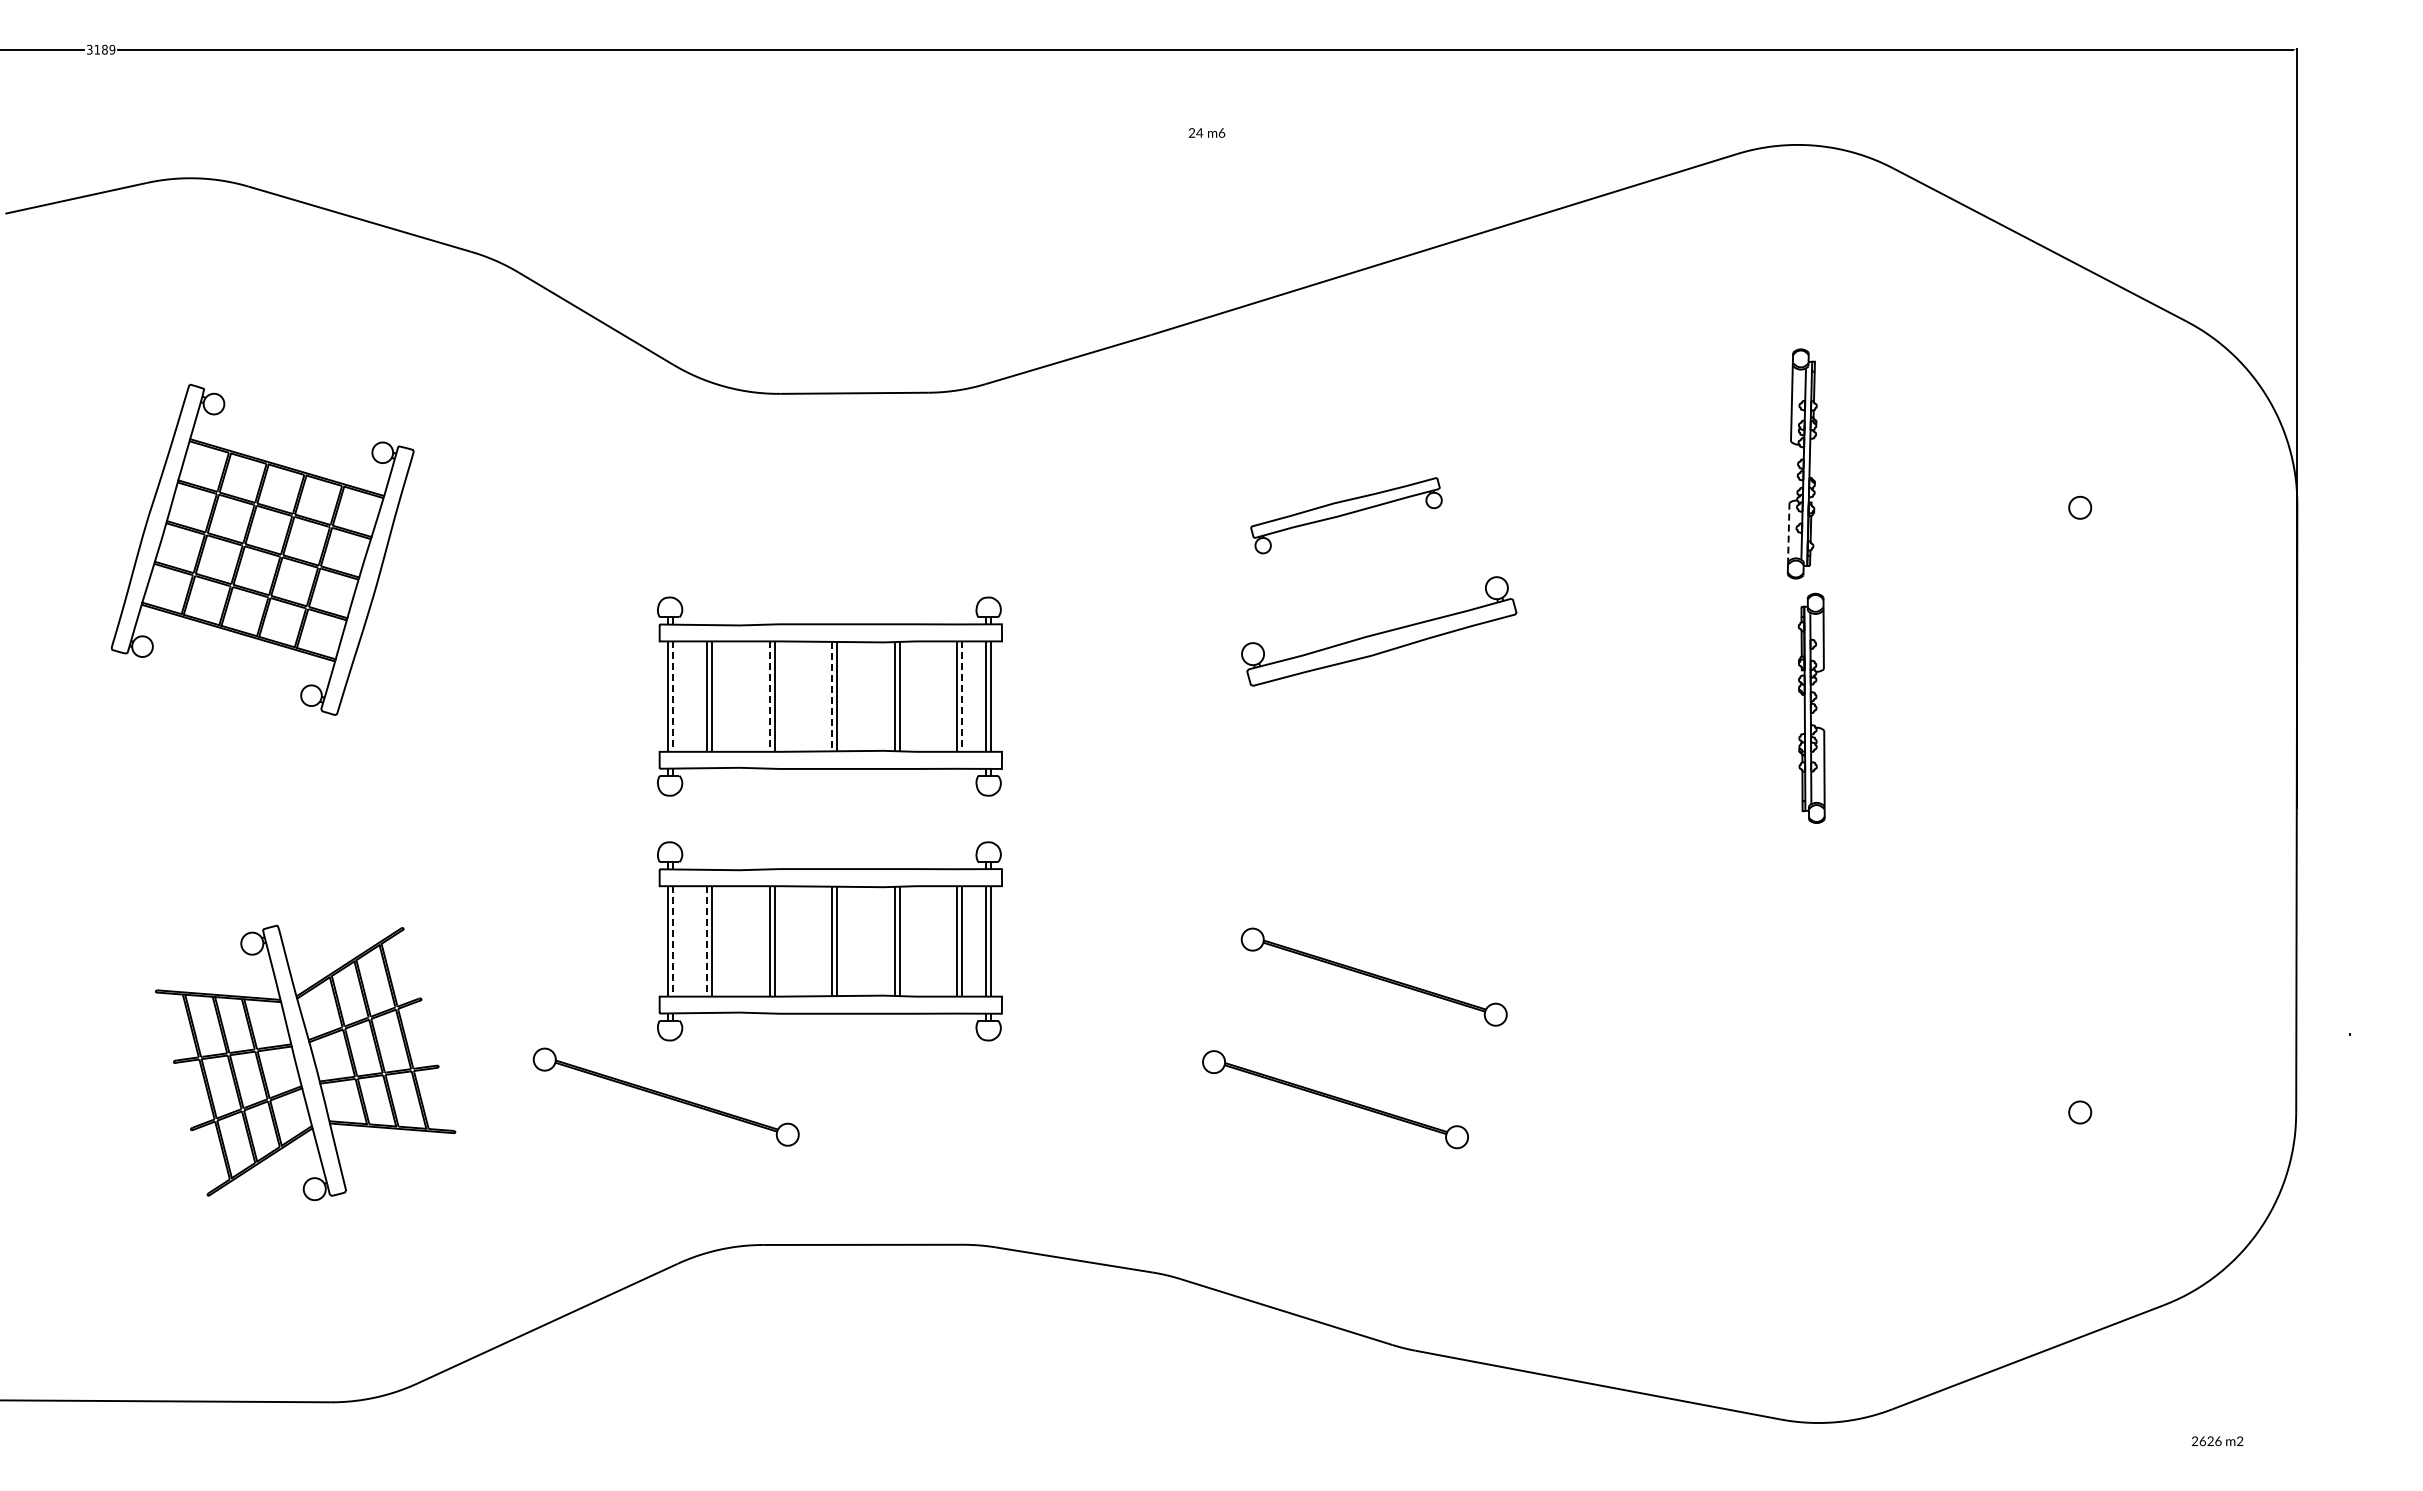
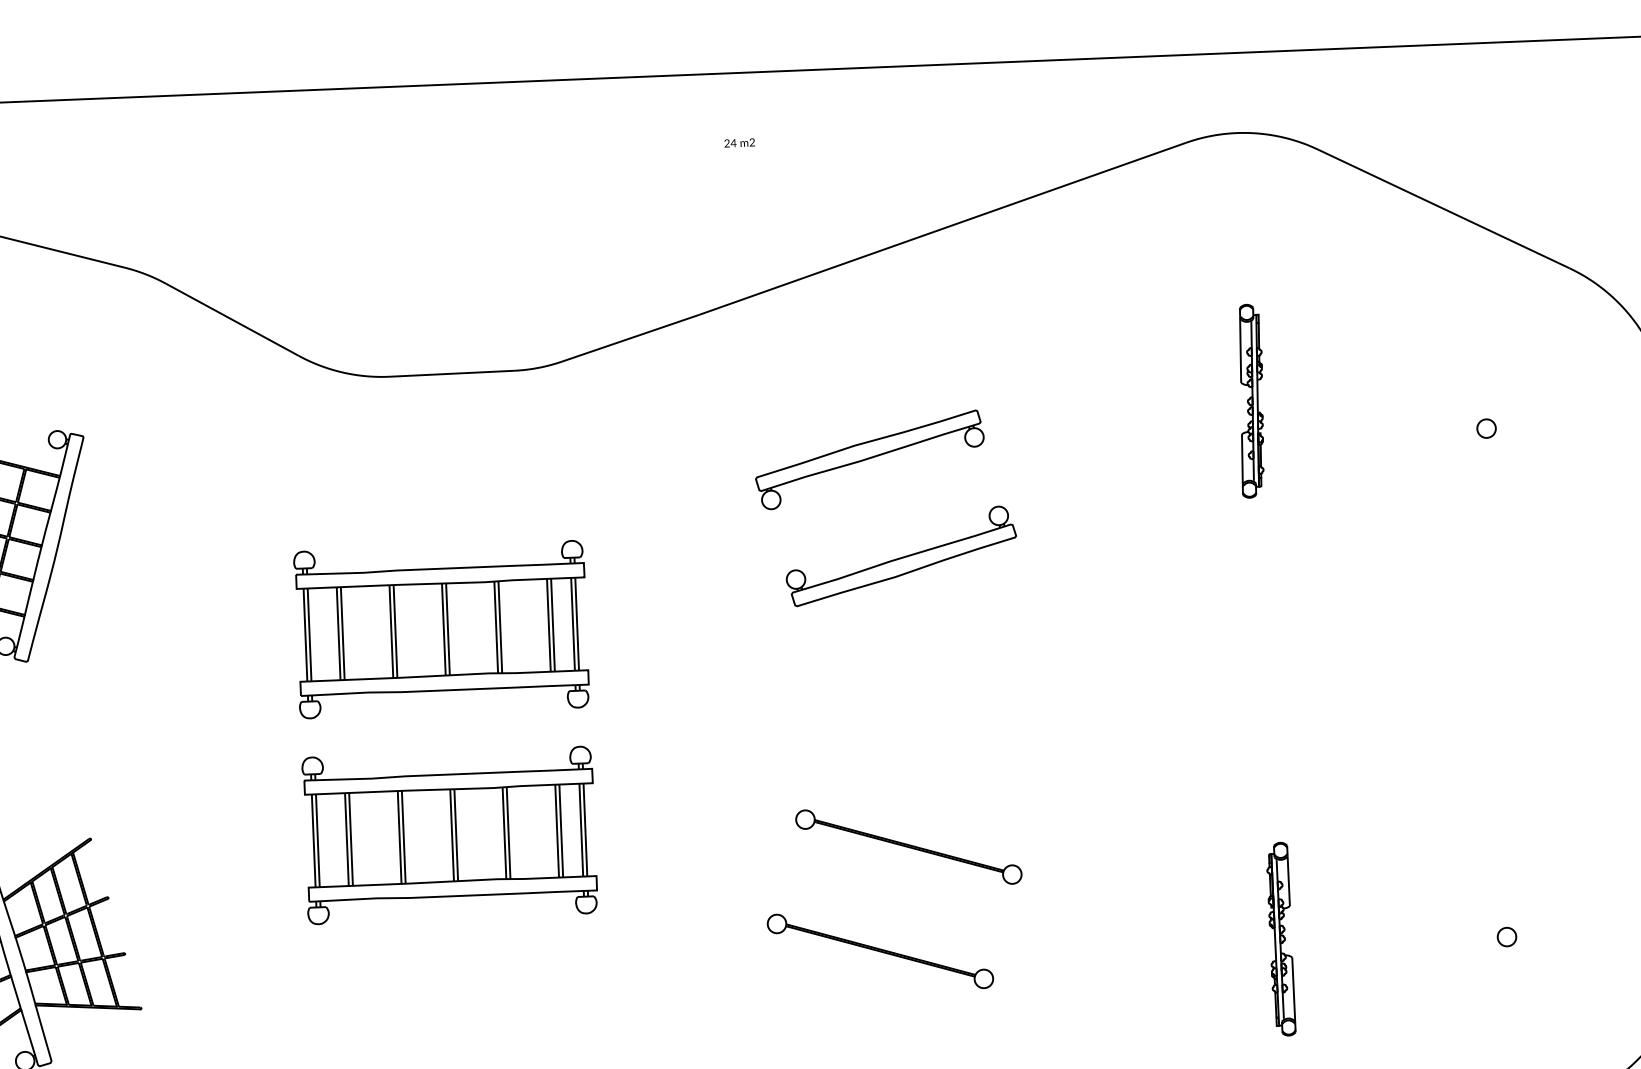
text: (1221, 132) -> (751, 142), m6 -> m2
part: (1346, 515) -> (869, 459), size x1.43
line: (1788, 532) -> (1242, 459), dashed -> solid
line: (832, 696) -> (443, 629), dashed -> solid
line: (672, 697) -> (309, 635), dashed -> solid
line: (770, 697) -> (391, 632), dashed -> solid
line: (962, 697) -> (553, 625), dashed -> solid
part: (1811, 707) -> (1280, 938), moved
line: (672, 941) -> (317, 840), dashed -> solid
line: (707, 941) -> (347, 839), dashed -> solid
part: (665, 1096) -> (316, 971), removed

